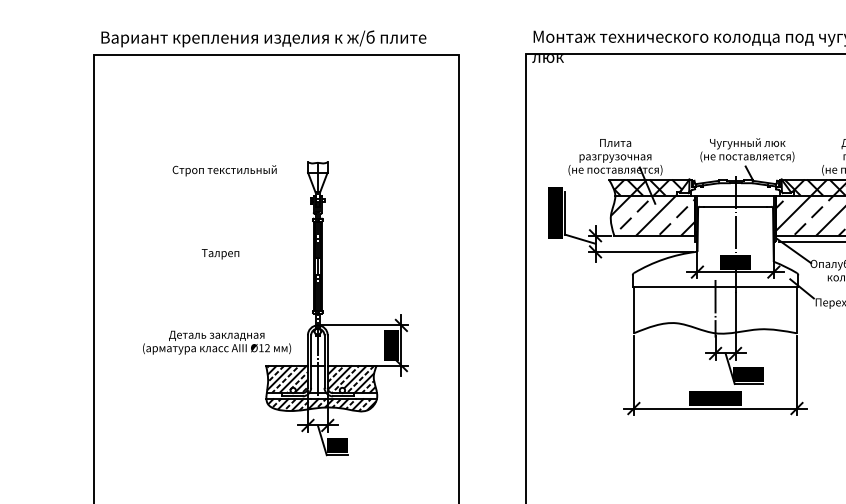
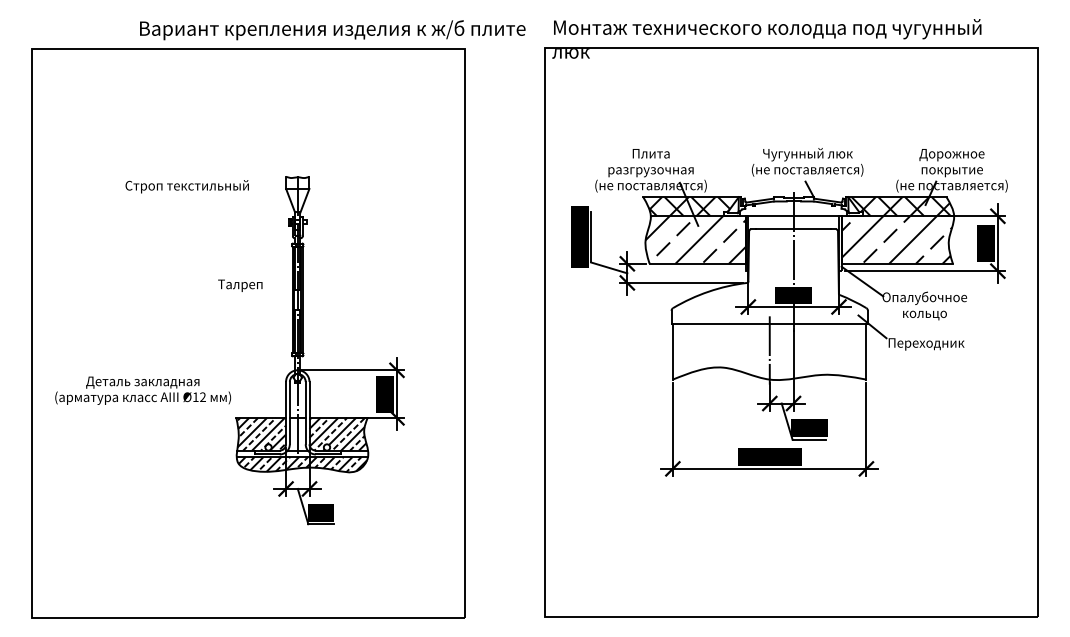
text: (263, 39) -> (332, 30), moved
text: (220, 254) -> (240, 285), moved
text: (216, 342) -> (142, 390), moved

